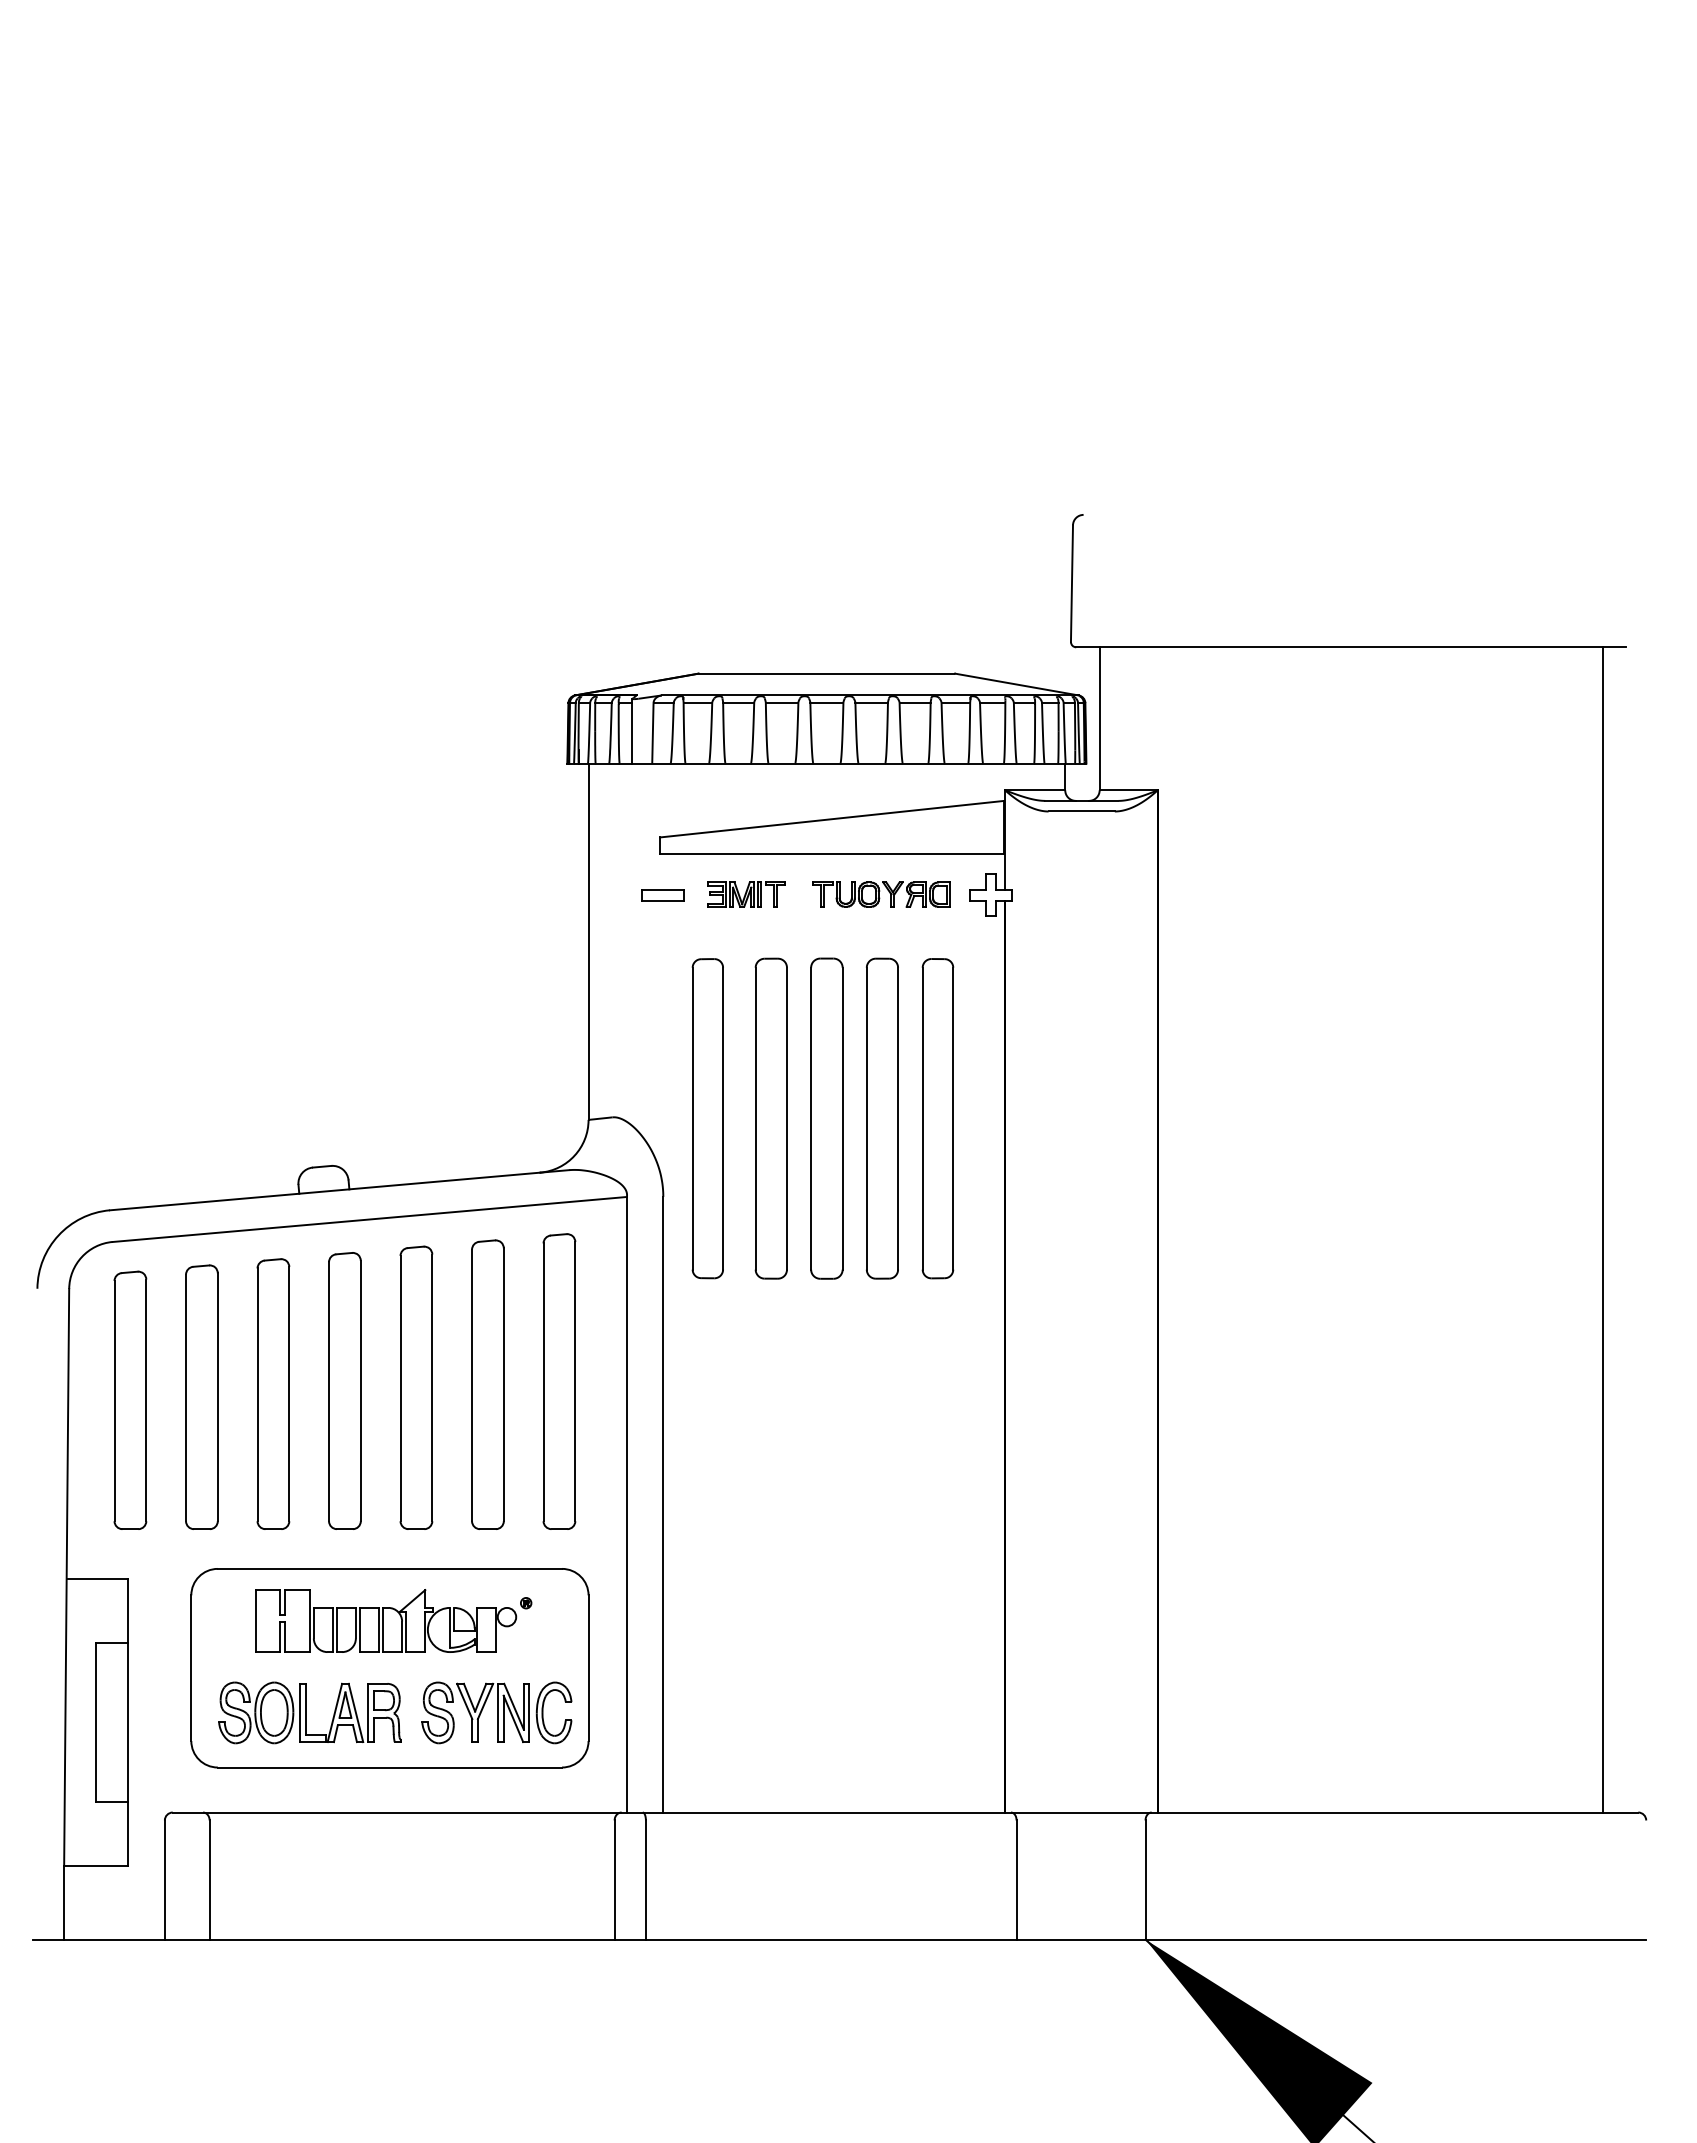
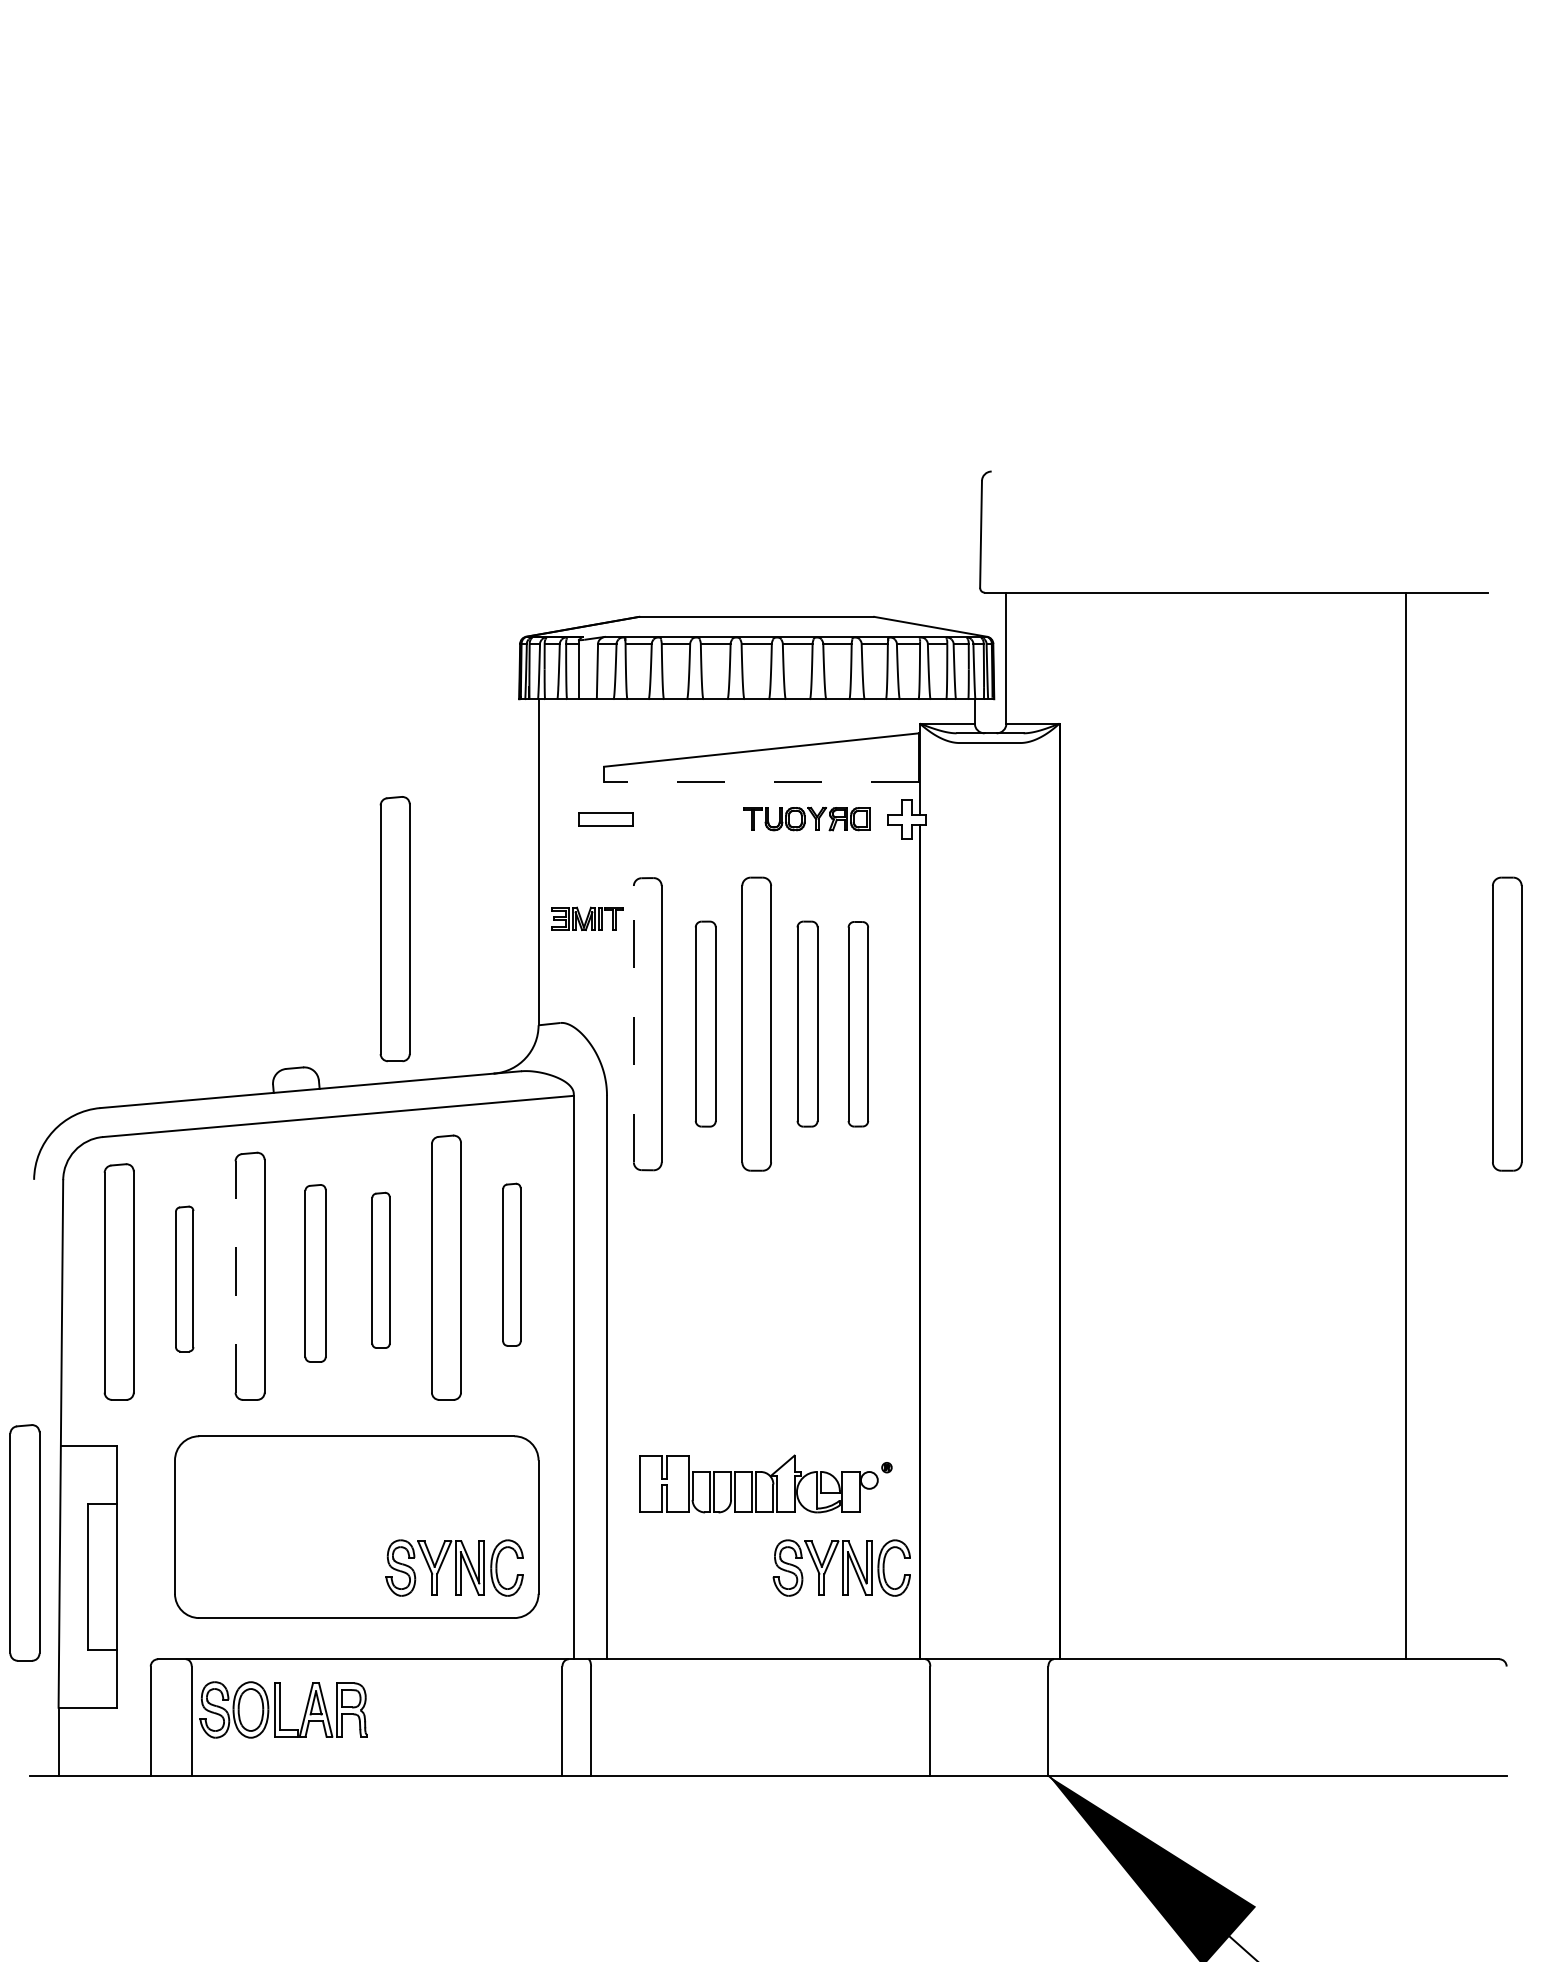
line: (831, 853) -> (760, 781), solid -> dashed
part: (746, 894) -> (587, 918), moved
part: (662, 895) -> (606, 819), size x1.4
part: (431, 1014) -> (394, 928), added
line: (692, 1118) -> (633, 1024), solid -> dashed
part: (770, 1118) -> (705, 1024), size x0.7
part: (882, 1118) -> (807, 1024), size x0.7
part: (937, 1118) -> (857, 1024), size x0.7
part: (1646, 1118) -> (1506, 1024), added
line: (1602, 1229) -> (1405, 1125), moved
part: (559, 1381) -> (511, 1264), size x0.6
part: (416, 1387) -> (381, 1270), size x0.6
part: (344, 1390) -> (315, 1272), size x0.7
line: (257, 1394) -> (235, 1276), solid -> dashed
part: (201, 1396) -> (184, 1278), size x0.6
part: (393, 1620) -> (765, 1483), moved
part: (27, 1684) -> (25, 1542), added
part: (309, 1712) -> (283, 1709), moved
part: (919, 1712) -> (841, 1567), added

